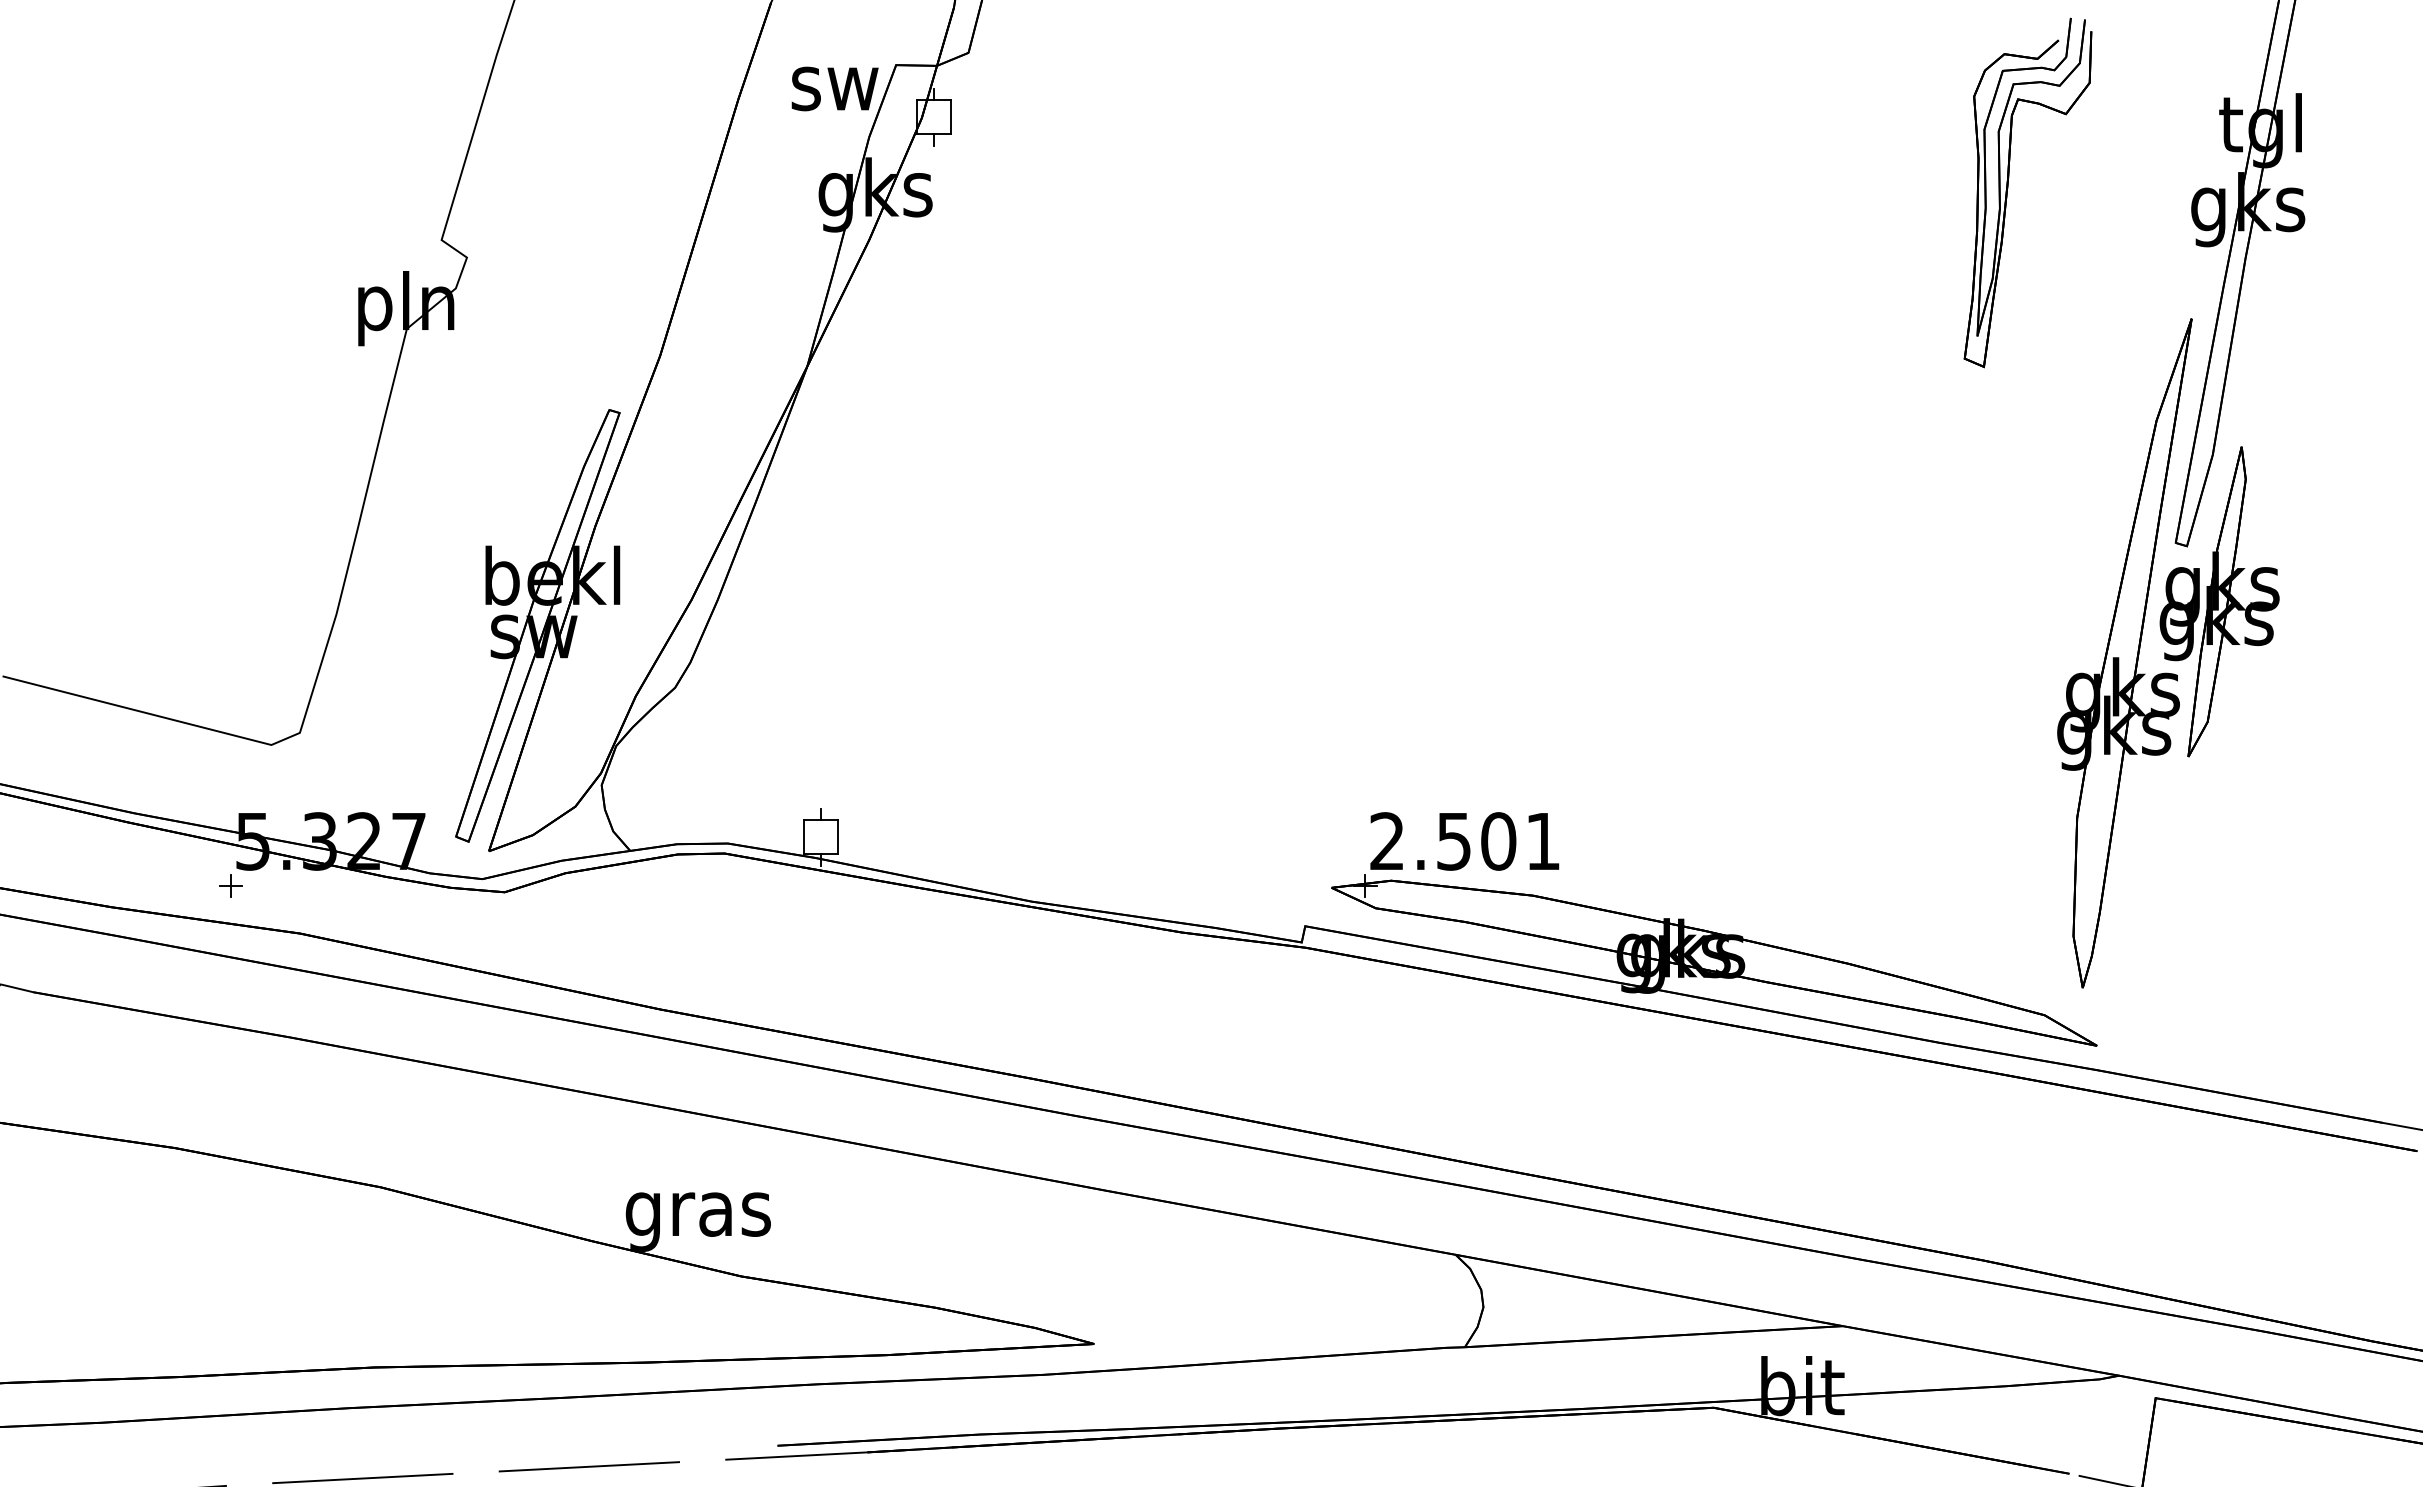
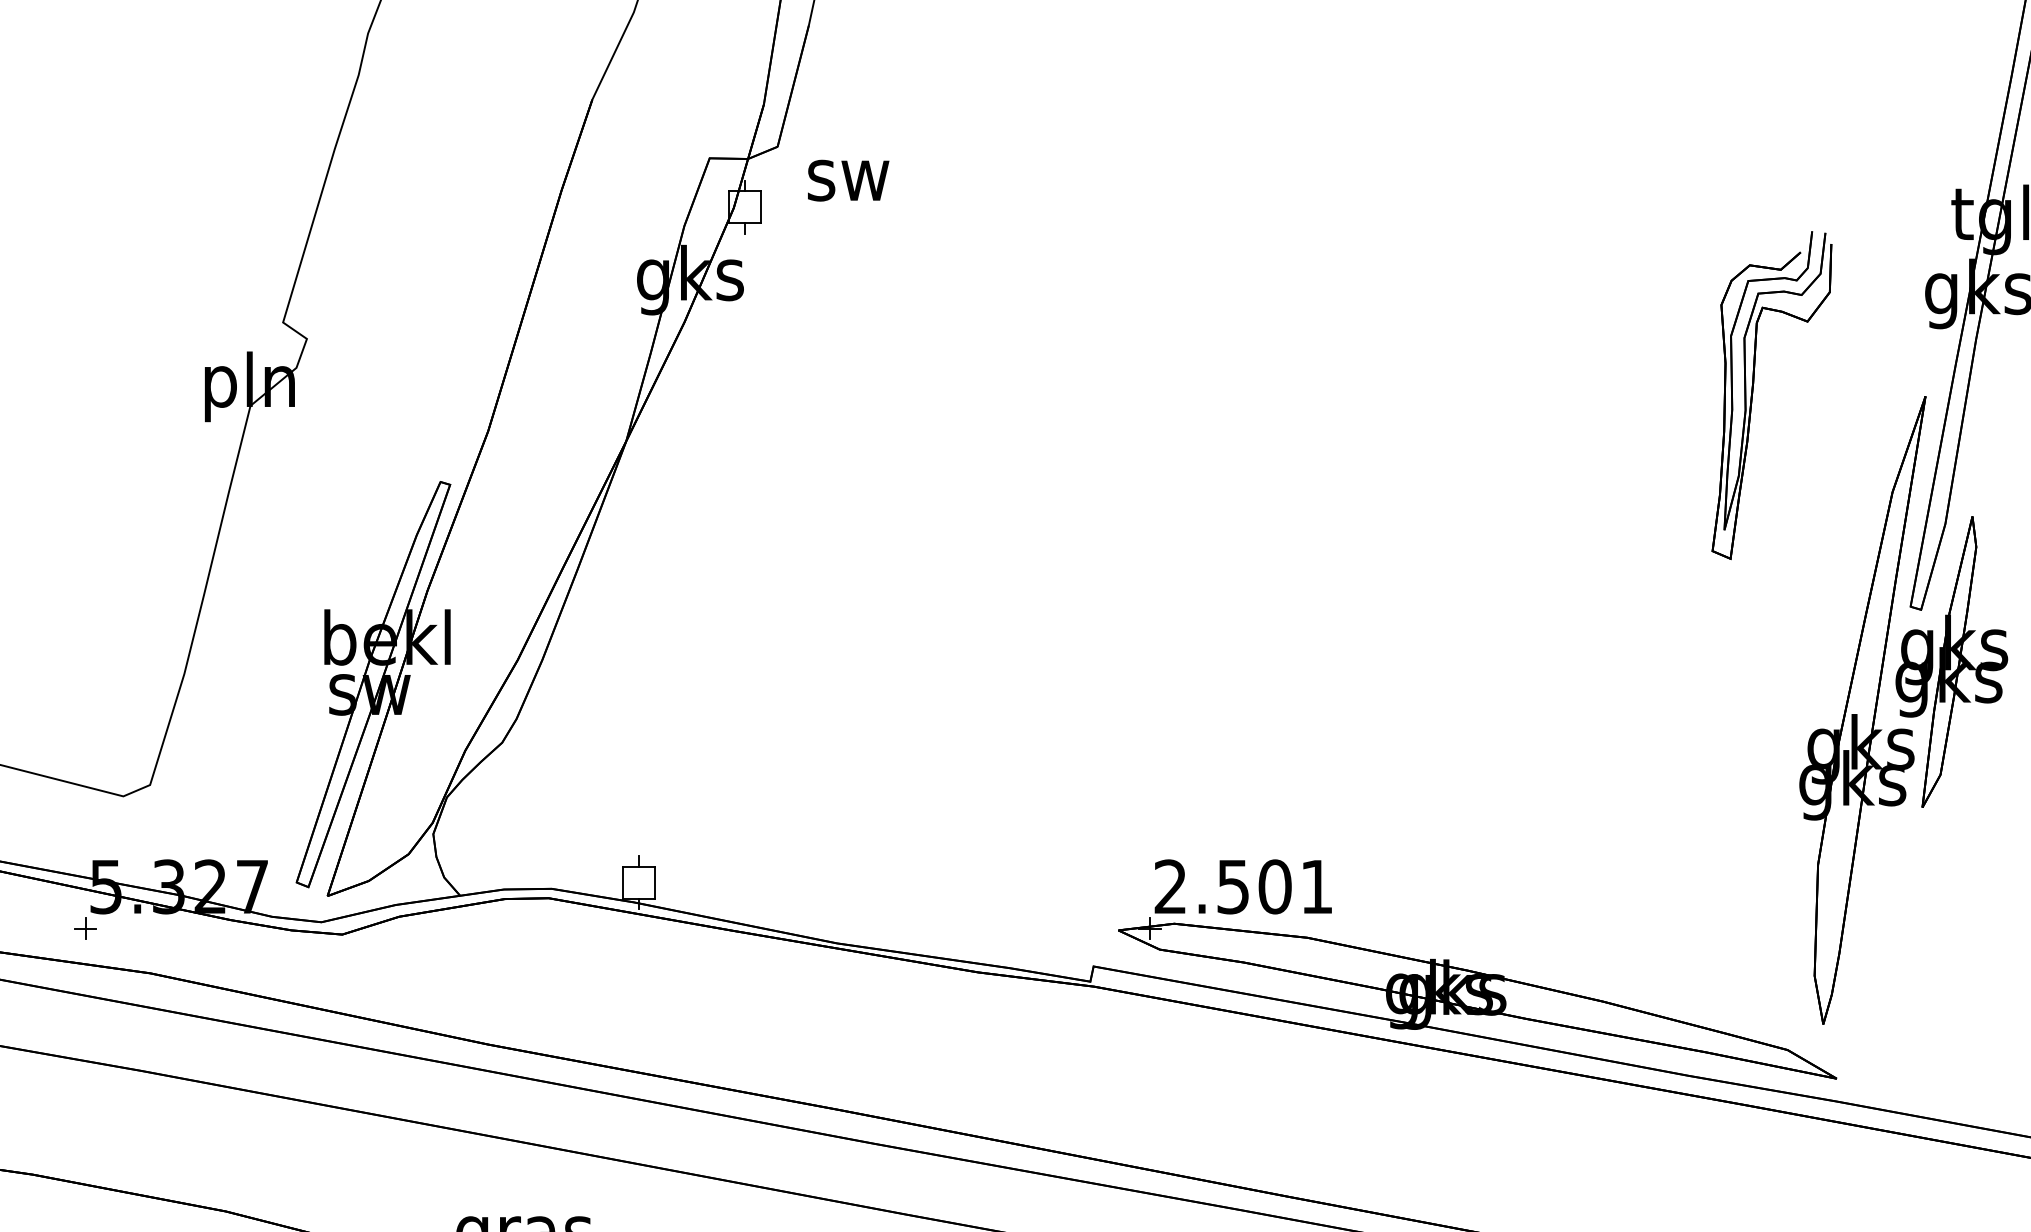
text: (834, 88) -> (847, 180), moved
part: (2008, 188) -> (1753, 391), moved

